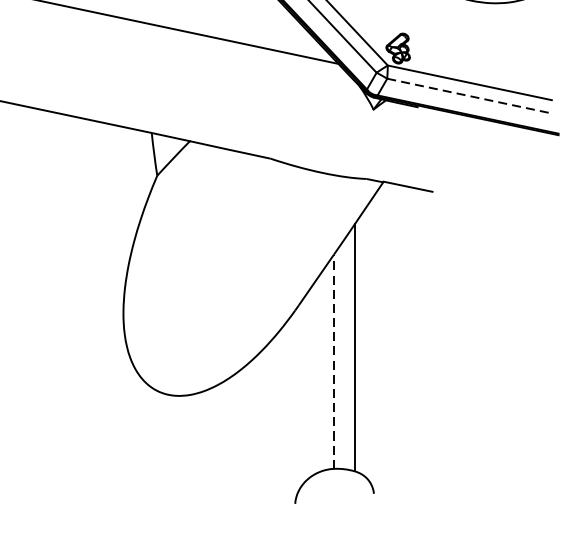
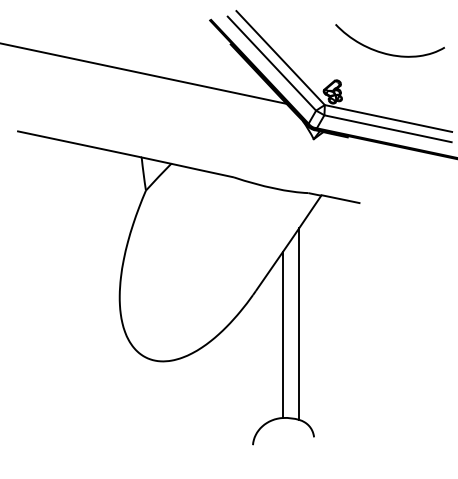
line: (469, 95) -> (388, 128), dashed -> solid
line: (334, 361) -> (283, 334), dashed -> solid

